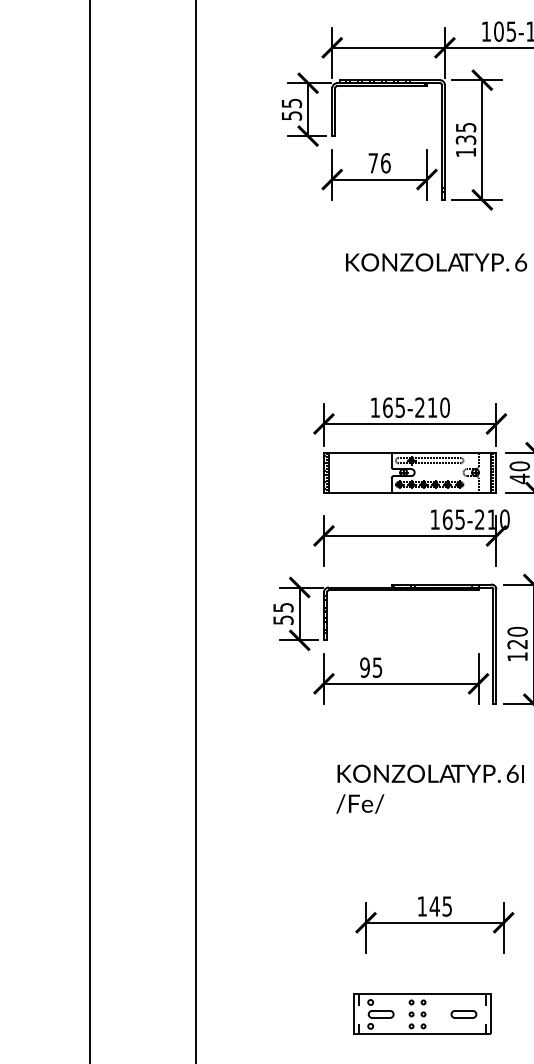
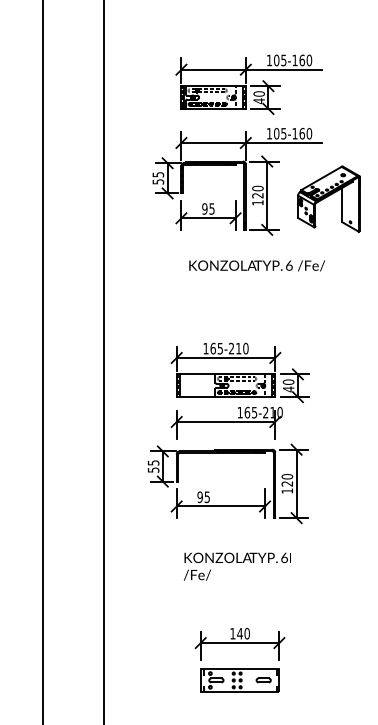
text: (465, 132) -> (257, 191), 135 -> 120
text: (379, 162) -> (208, 208), 76 -> 95
text: (446, 906) -> (246, 633), 145 -> 140
part: (421, 1014) -> (239, 680), moved

